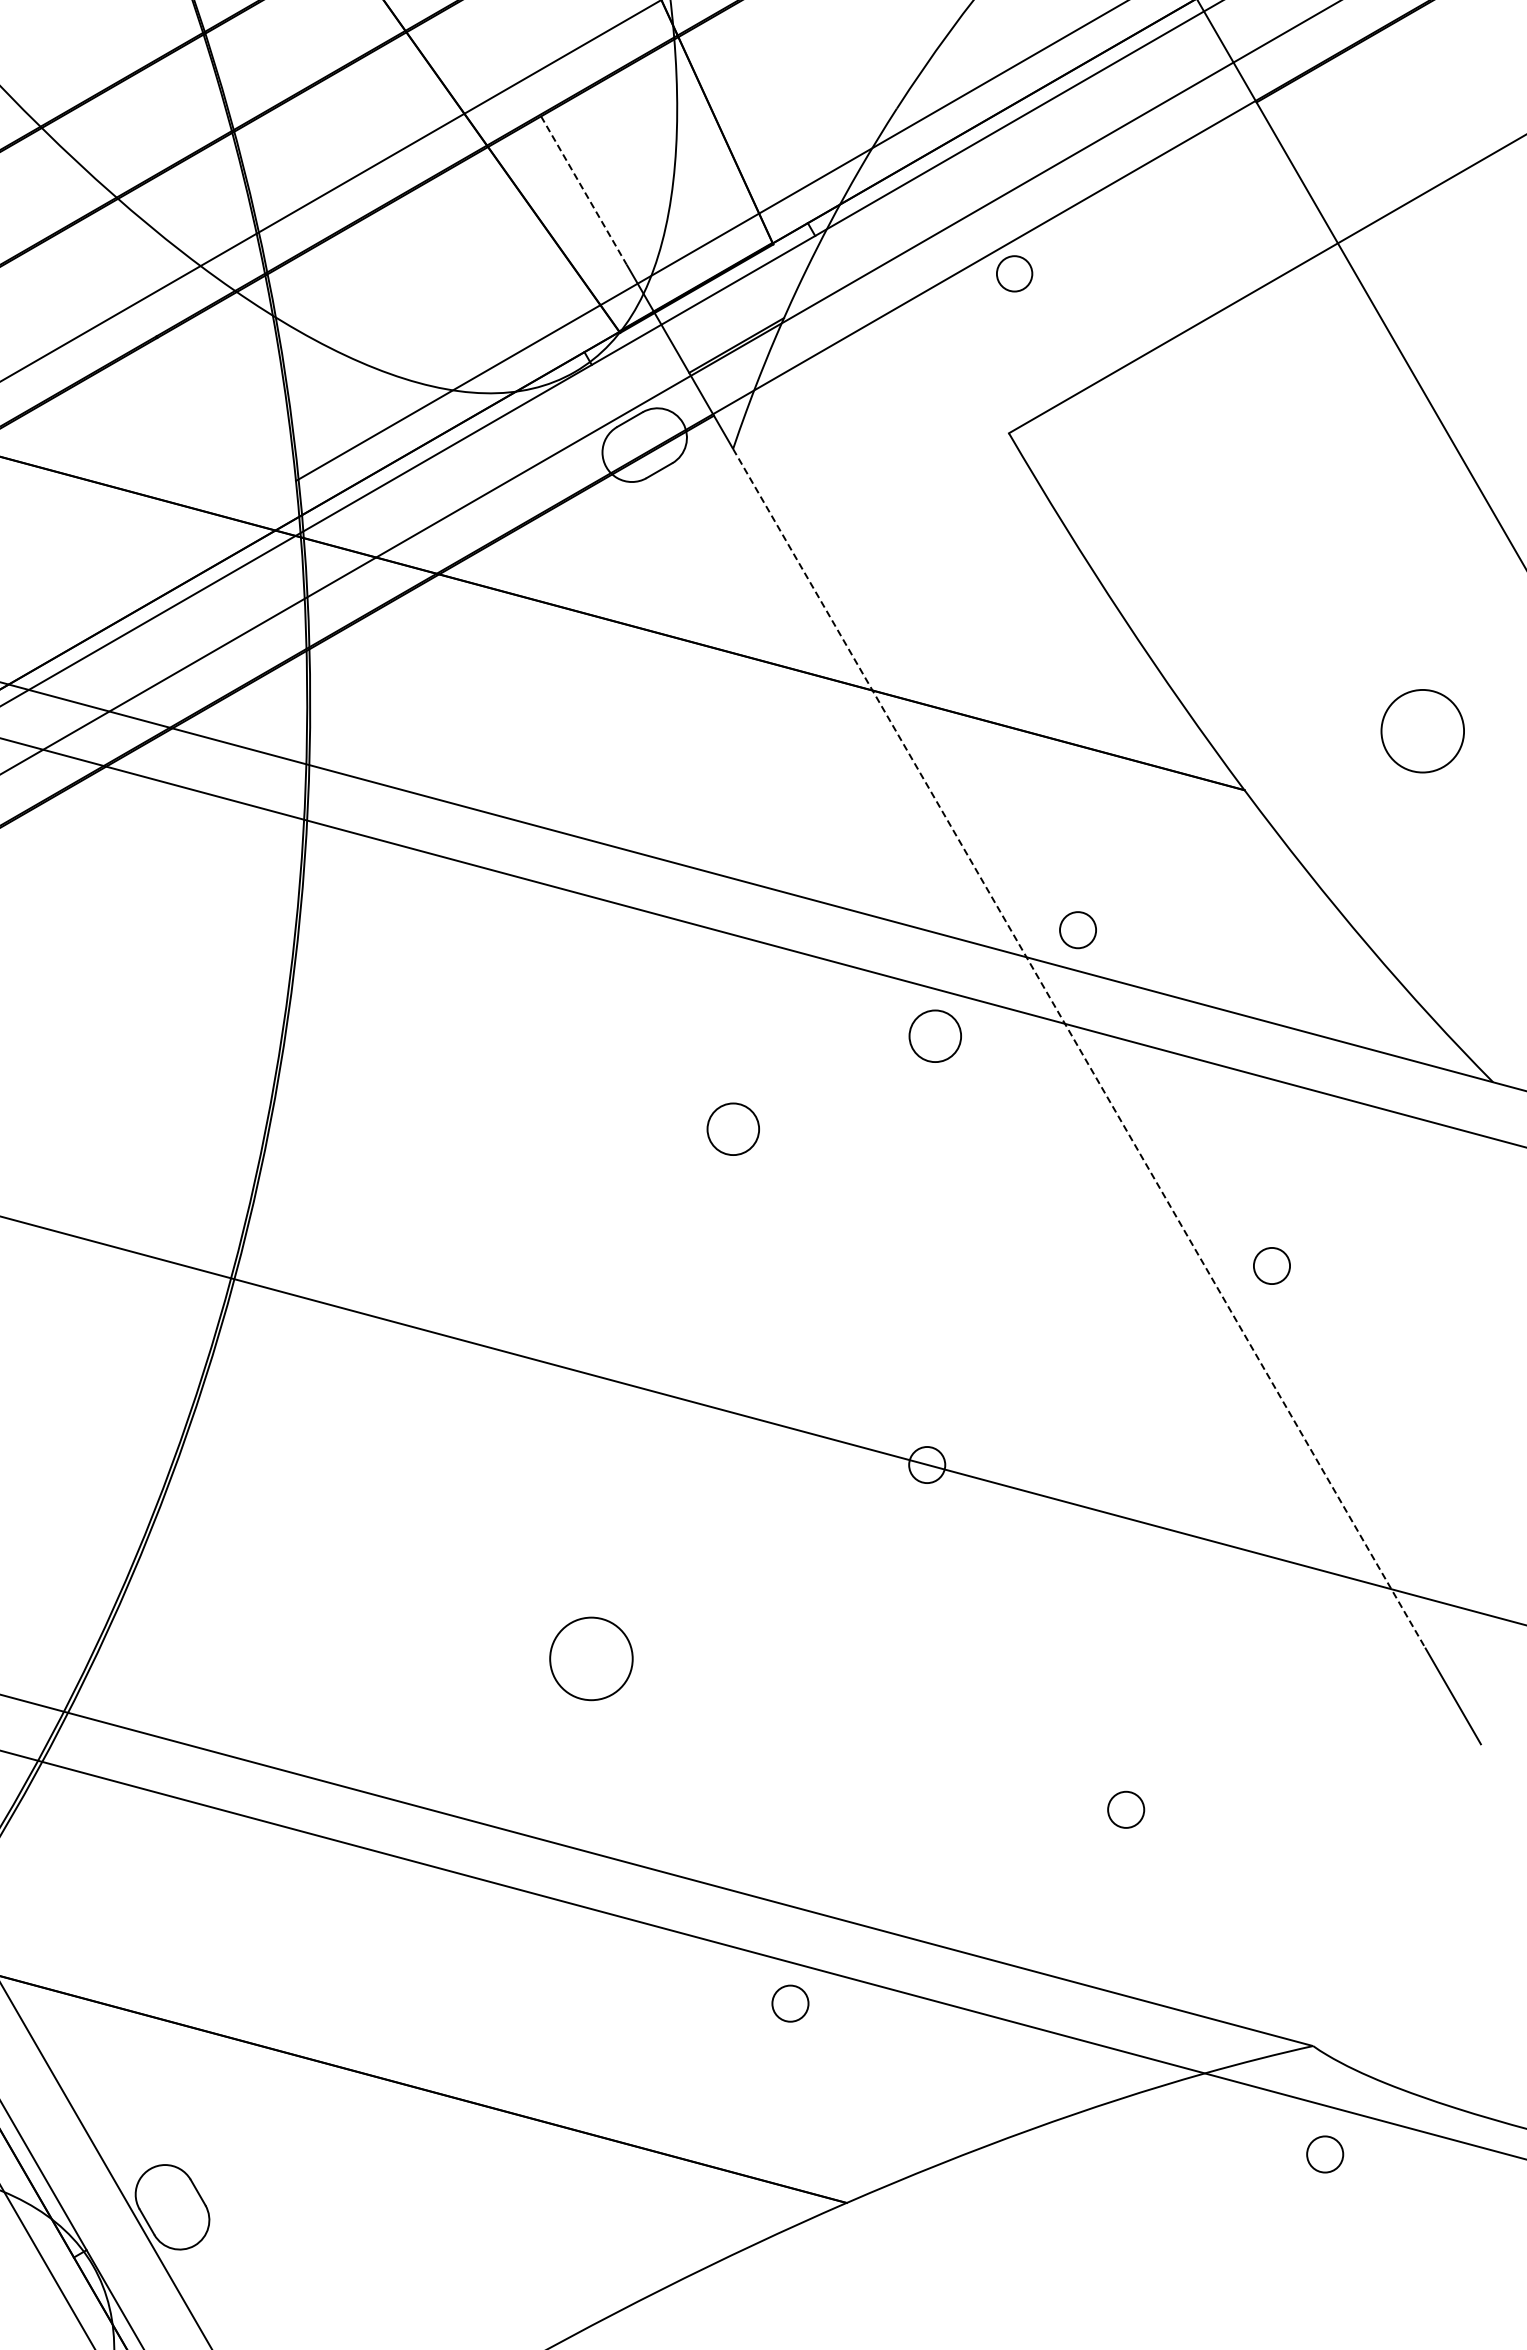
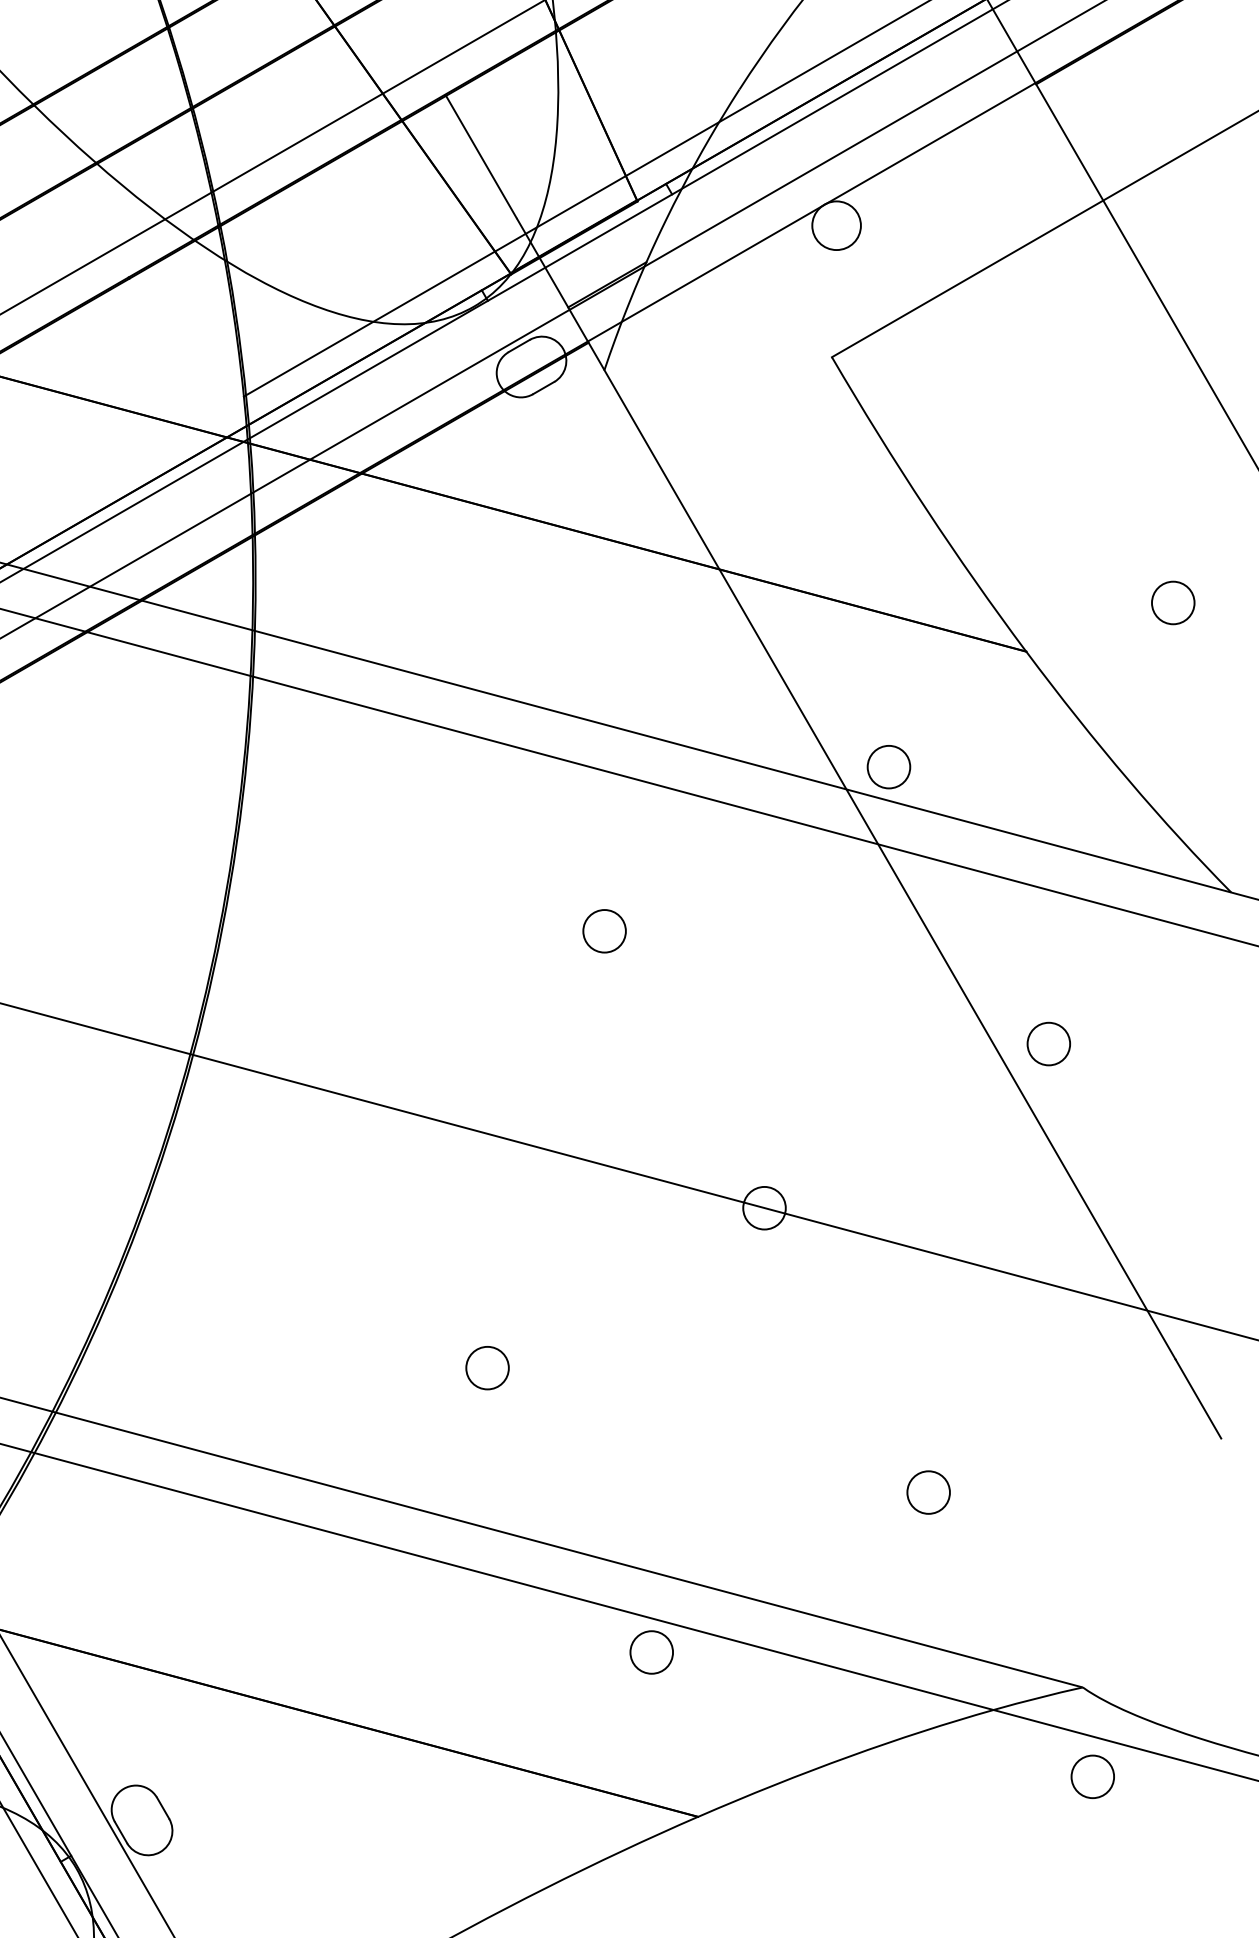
line: (583, 190) -> (481, 156), dashed -> solid
circle: (1014, 273) -> (836, 225), size x1.67
circle: (1422, 731) -> (1173, 603), size x0.62
circle: (1077, 929) -> (888, 766), size x1.43
circle: (934, 1035) -> (770, 853), removed
line: (1079, 1048) -> (890, 864), dashed -> solid
circle: (1271, 1265) -> (1048, 1043), size x1.43
circle: (927, 1464) -> (764, 1207), size x1.43
circle: (591, 1658) -> (487, 1367), size x0.62
circle: (1125, 1809) -> (928, 1492), size x1.43
circle: (790, 2003) -> (651, 1652), size x1.43
circle: (1324, 2154) -> (1092, 1776), size x1.43

